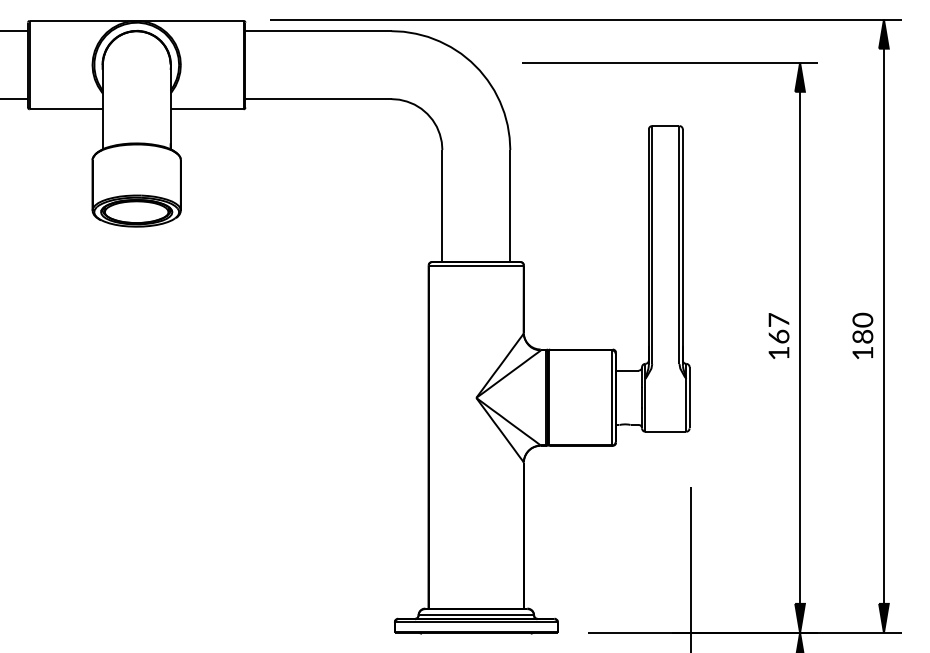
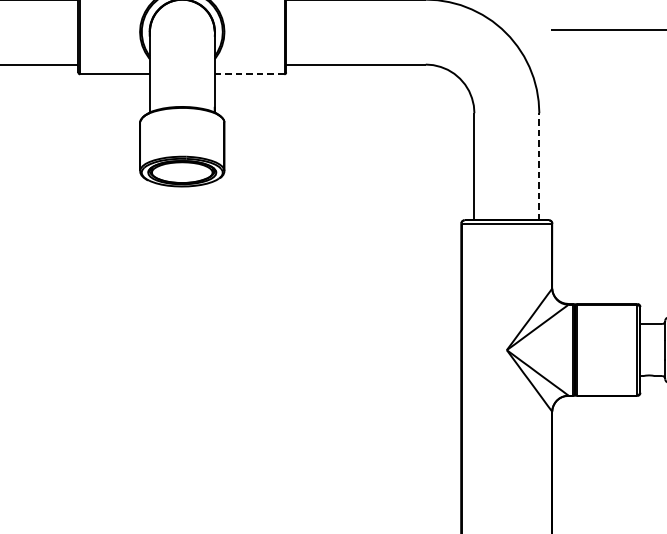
line: (207, 109) -> (249, 74), solid -> dashed
line: (510, 205) -> (539, 166), solid -> dashed

